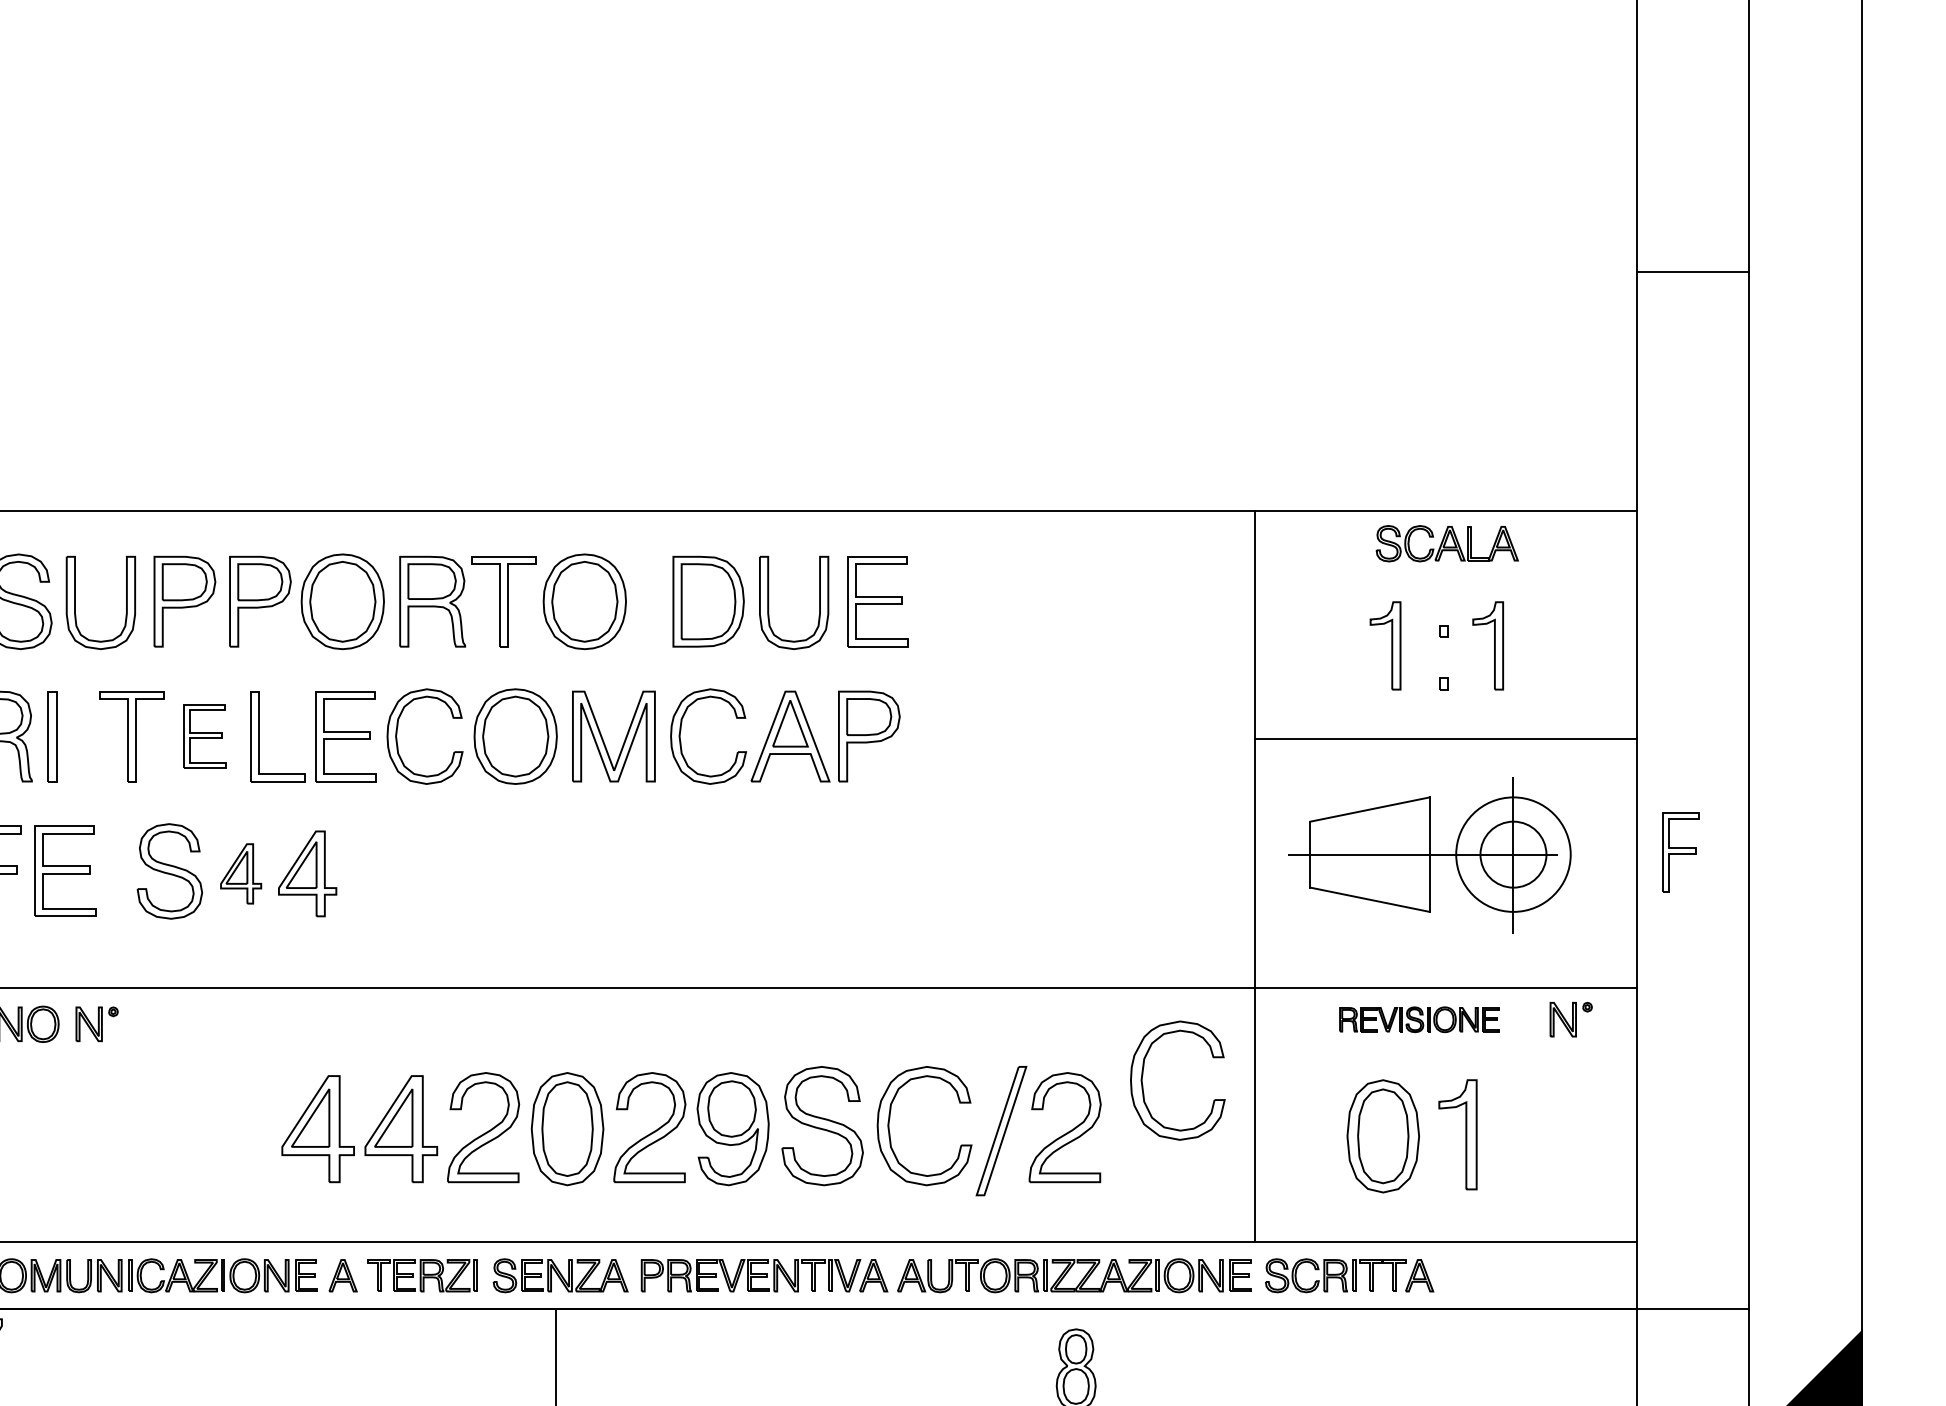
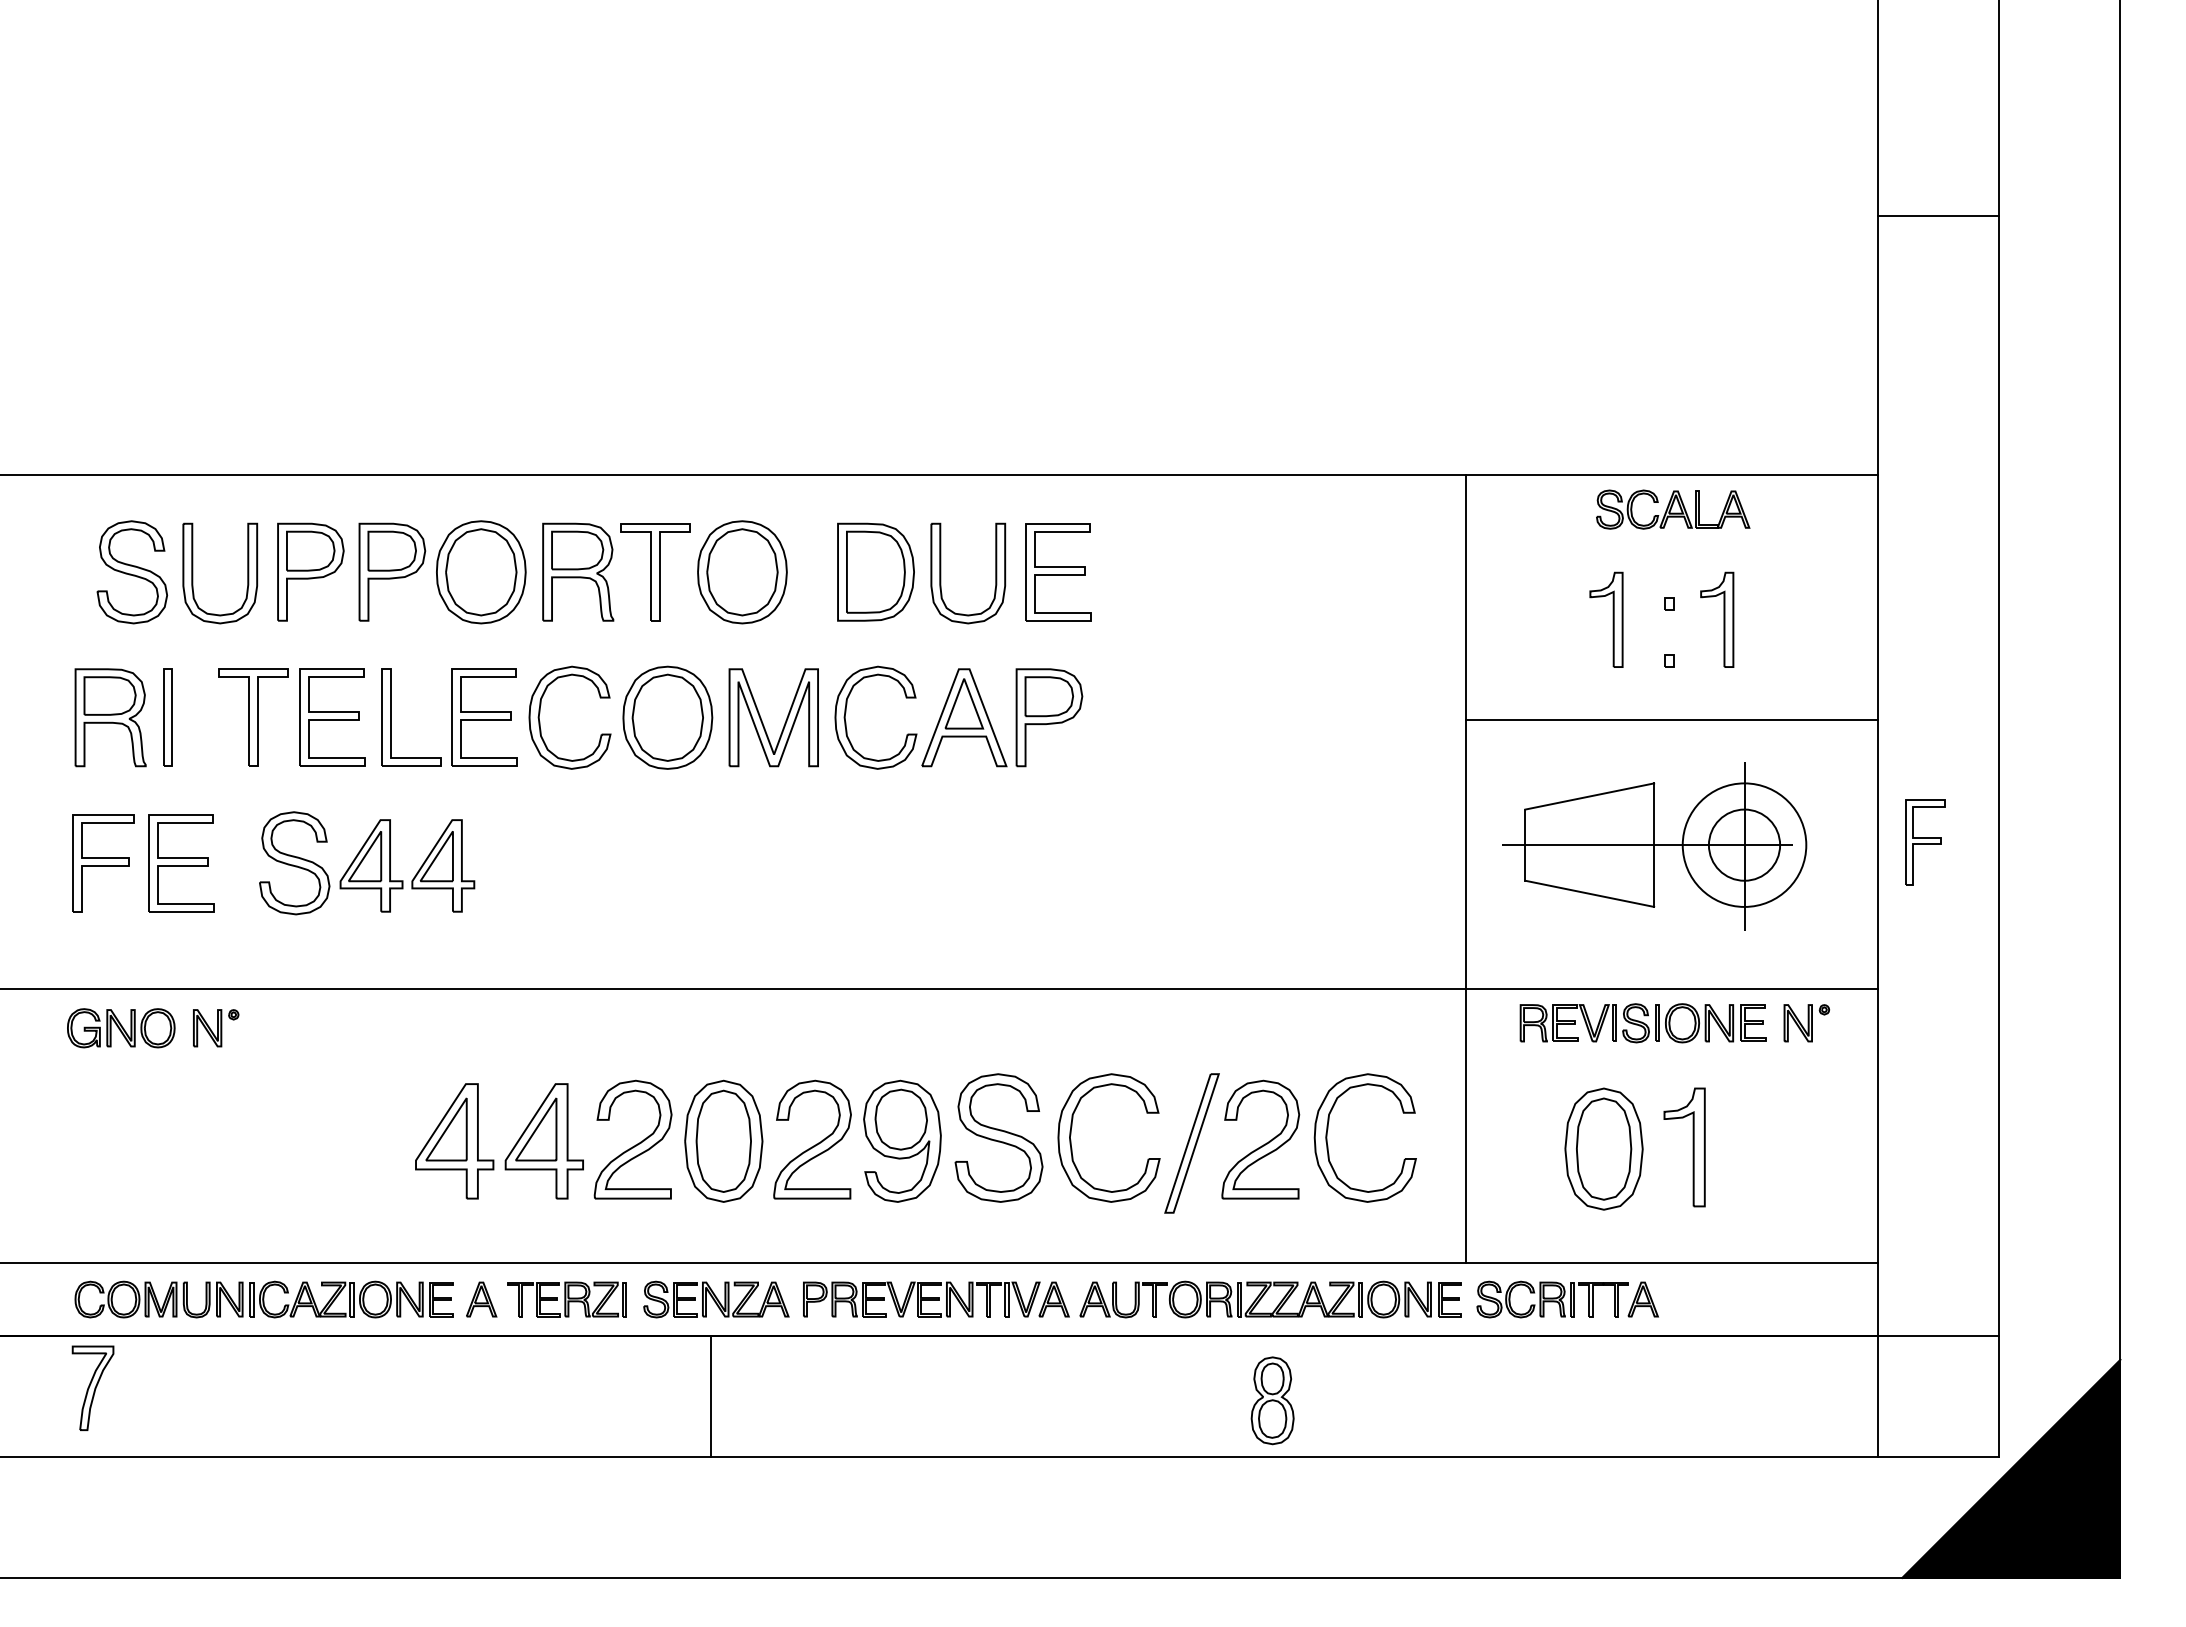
part: (204, 736) -> (332, 717), size x1.43
part: (241, 873) -> (371, 865), size x1.43
part: (1418, 1019) -> (1642, 1023), size x1.43
part: (1143, 1072) -> (1328, 1129), moved

